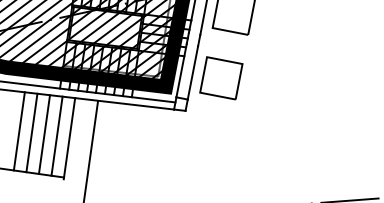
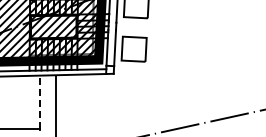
line: (18, 131) -> (6, 102), removed
line: (32, 133) -> (15, 102), removed
line: (44, 134) -> (23, 102), removed
line: (56, 135) -> (31, 101), removed
line: (69, 136) -> (40, 101), solid -> dashed

